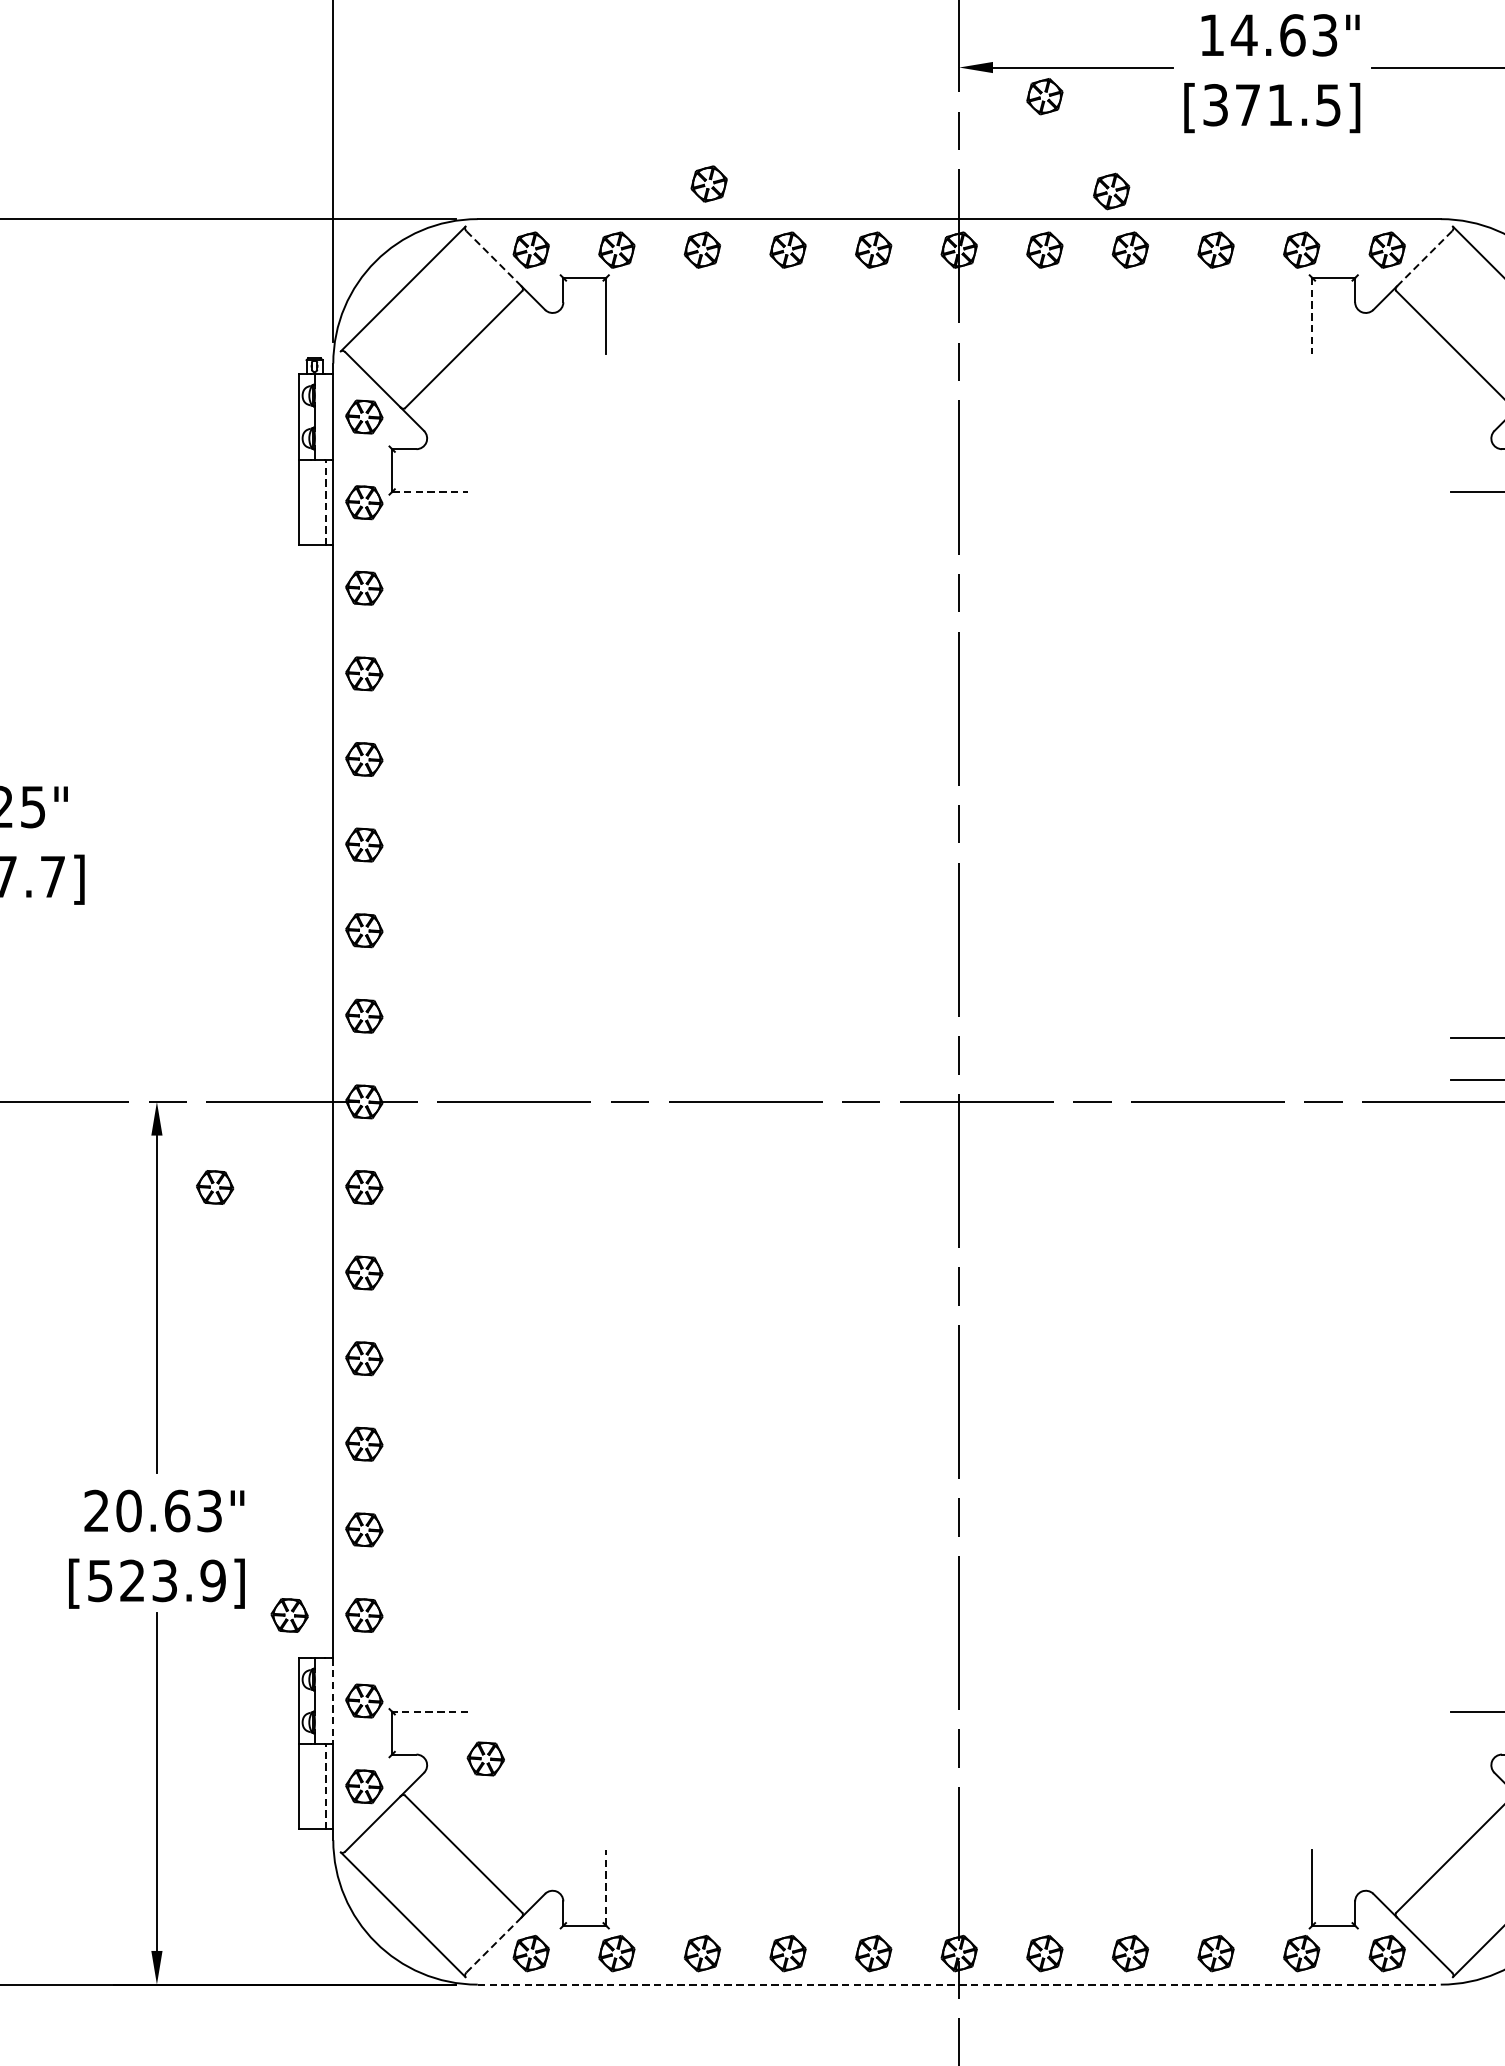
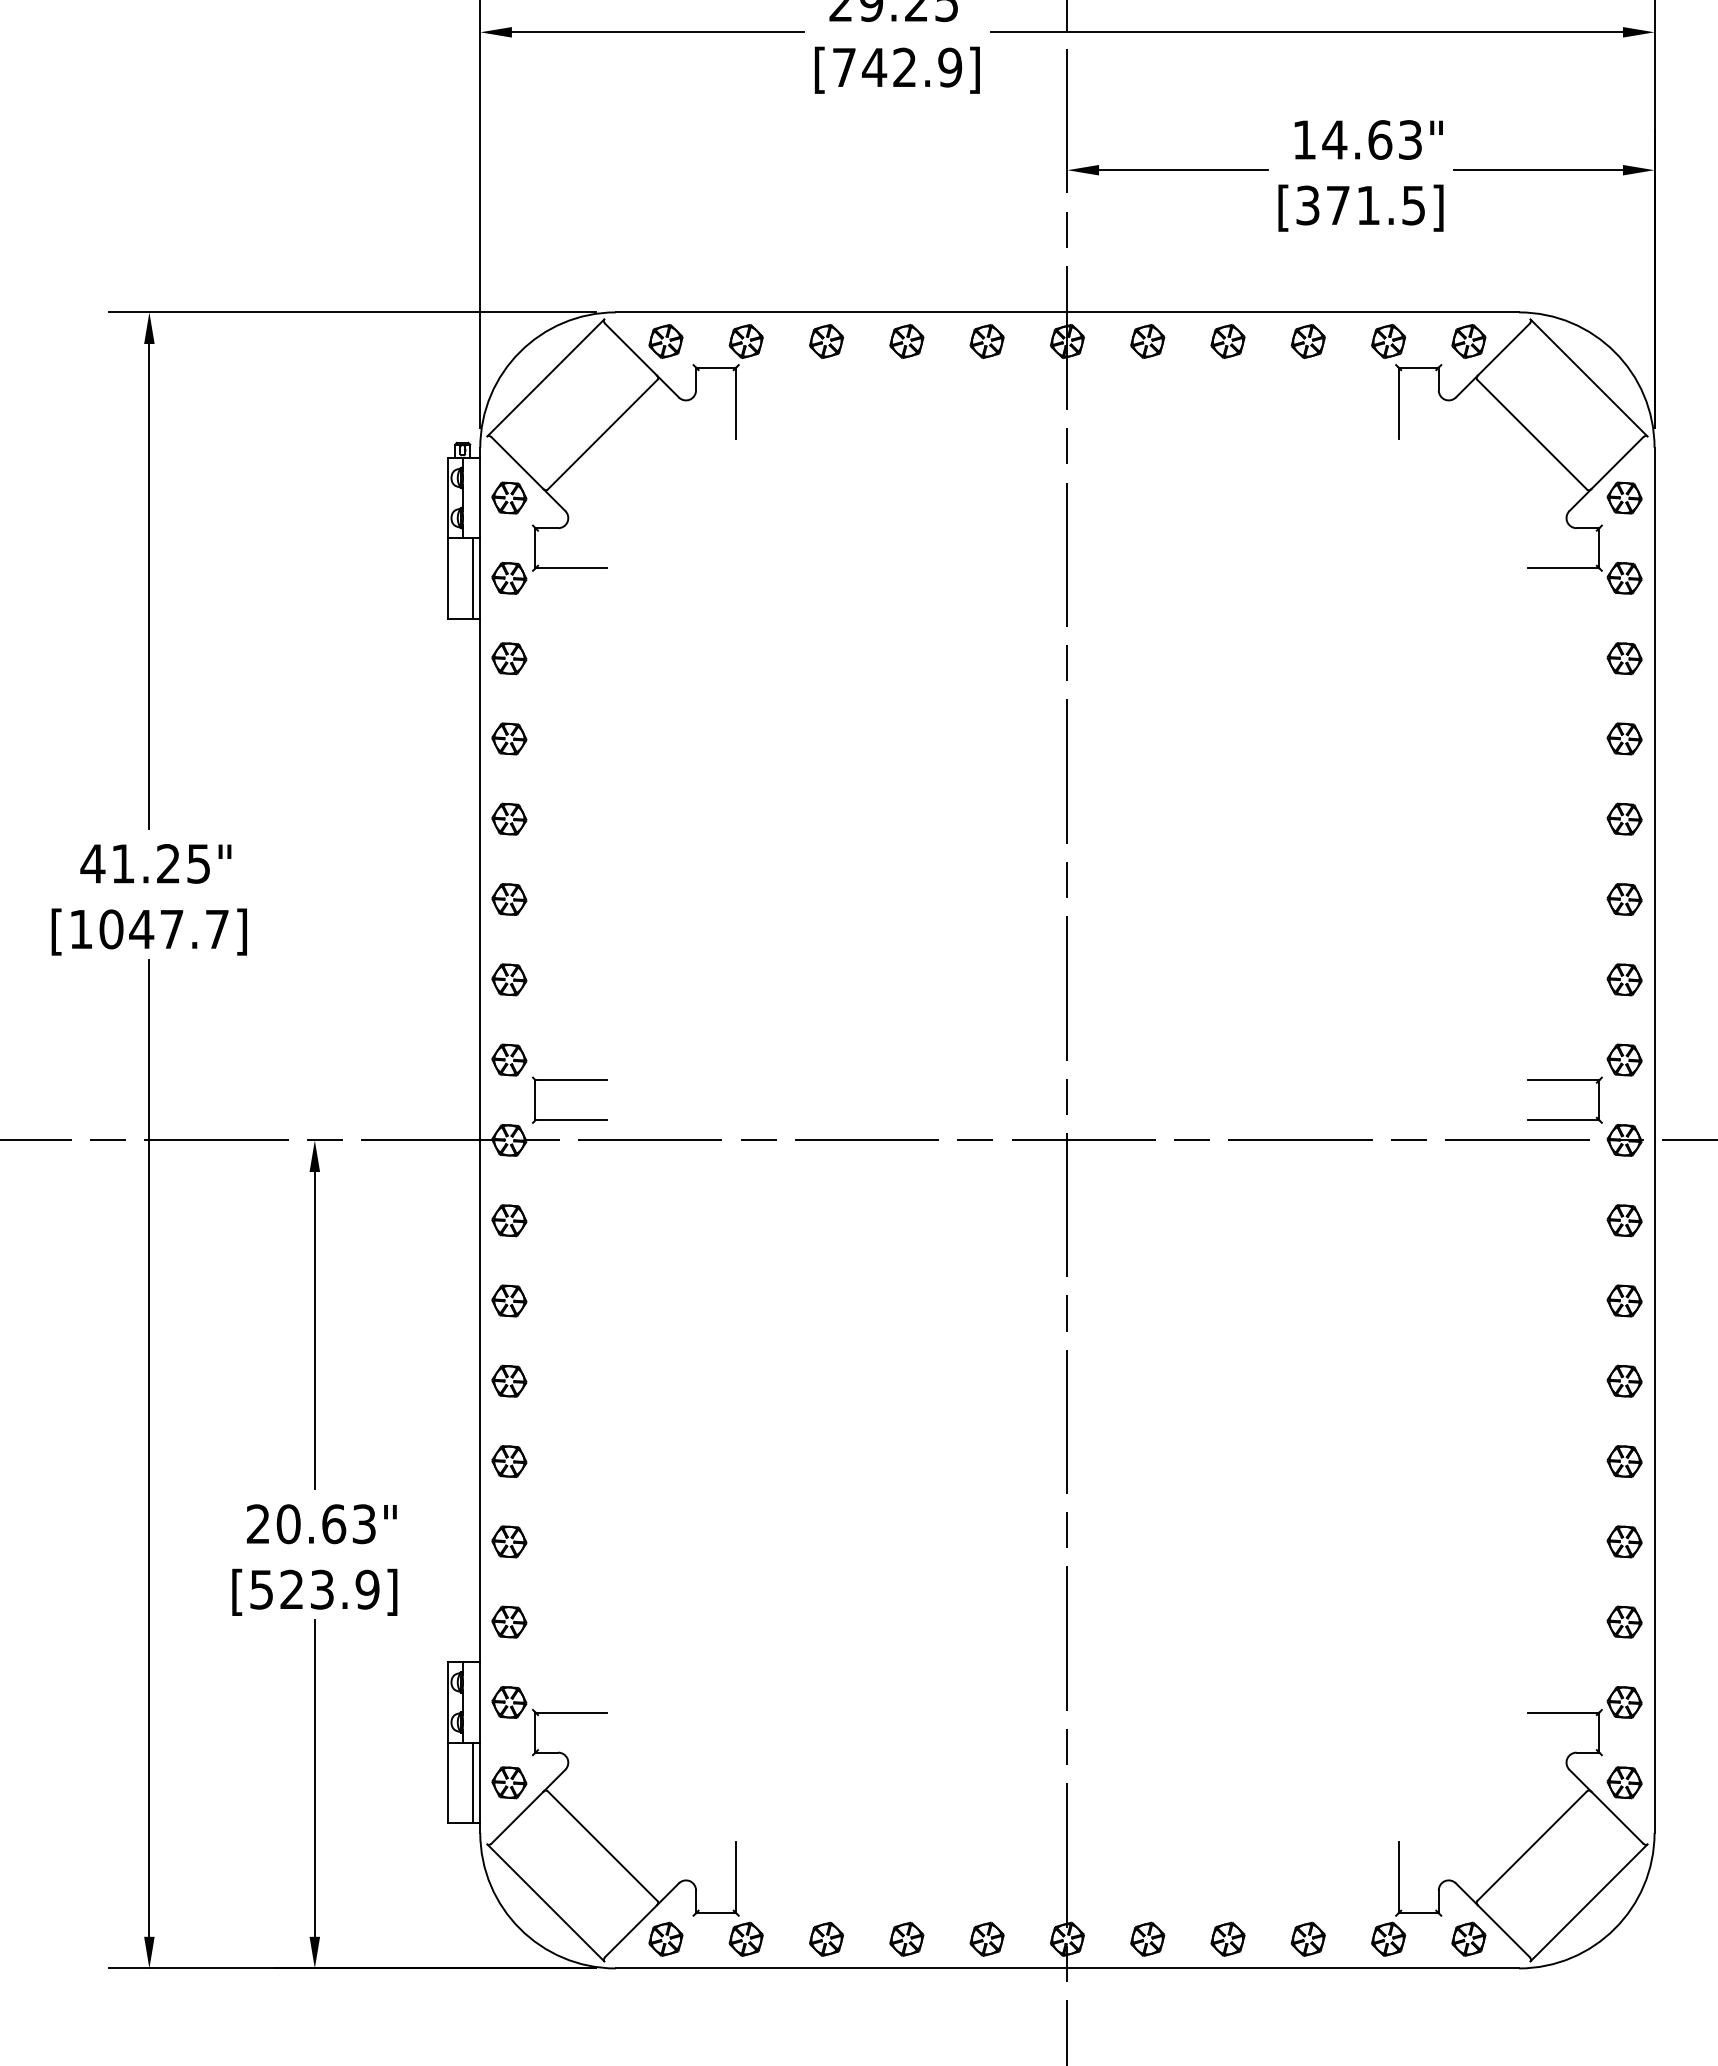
part: (1044, 96) -> (1147, 197), removed
part: (708, 184) -> (832, 279), removed
part: (1110, 191) -> (1209, 286), removed
line: (494, 258) -> (631, 349), dashed -> solid
line: (1425, 258) -> (1504, 349), dashed -> solid
line: (1312, 316) -> (1398, 403), dashed -> solid
line: (430, 492) -> (571, 568), dashed -> solid
line: (326, 501) -> (473, 577), dashed -> solid
part: (428, 1038) -> (569, 1080), added
part: (215, 1187) -> (369, 1220), removed
part: (289, 1614) -> (439, 1621), removed
line: (333, 1701) -> (480, 1702), dashed -> solid
line: (430, 1711) -> (571, 1712), dashed -> solid
part: (485, 1758) -> (623, 1756), removed
line: (326, 1786) -> (473, 1782), dashed -> solid
line: (606, 1887) -> (736, 1877), dashed -> solid
line: (493, 1945) -> (630, 1931), dashed -> solid
line: (959, 1984) -> (1067, 1968), dashed -> solid

